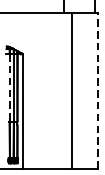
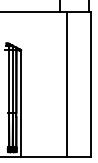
line: (9, 88) -> (8, 82), dashed -> solid
line: (98, 90) -> (91, 84), dashed -> solid

